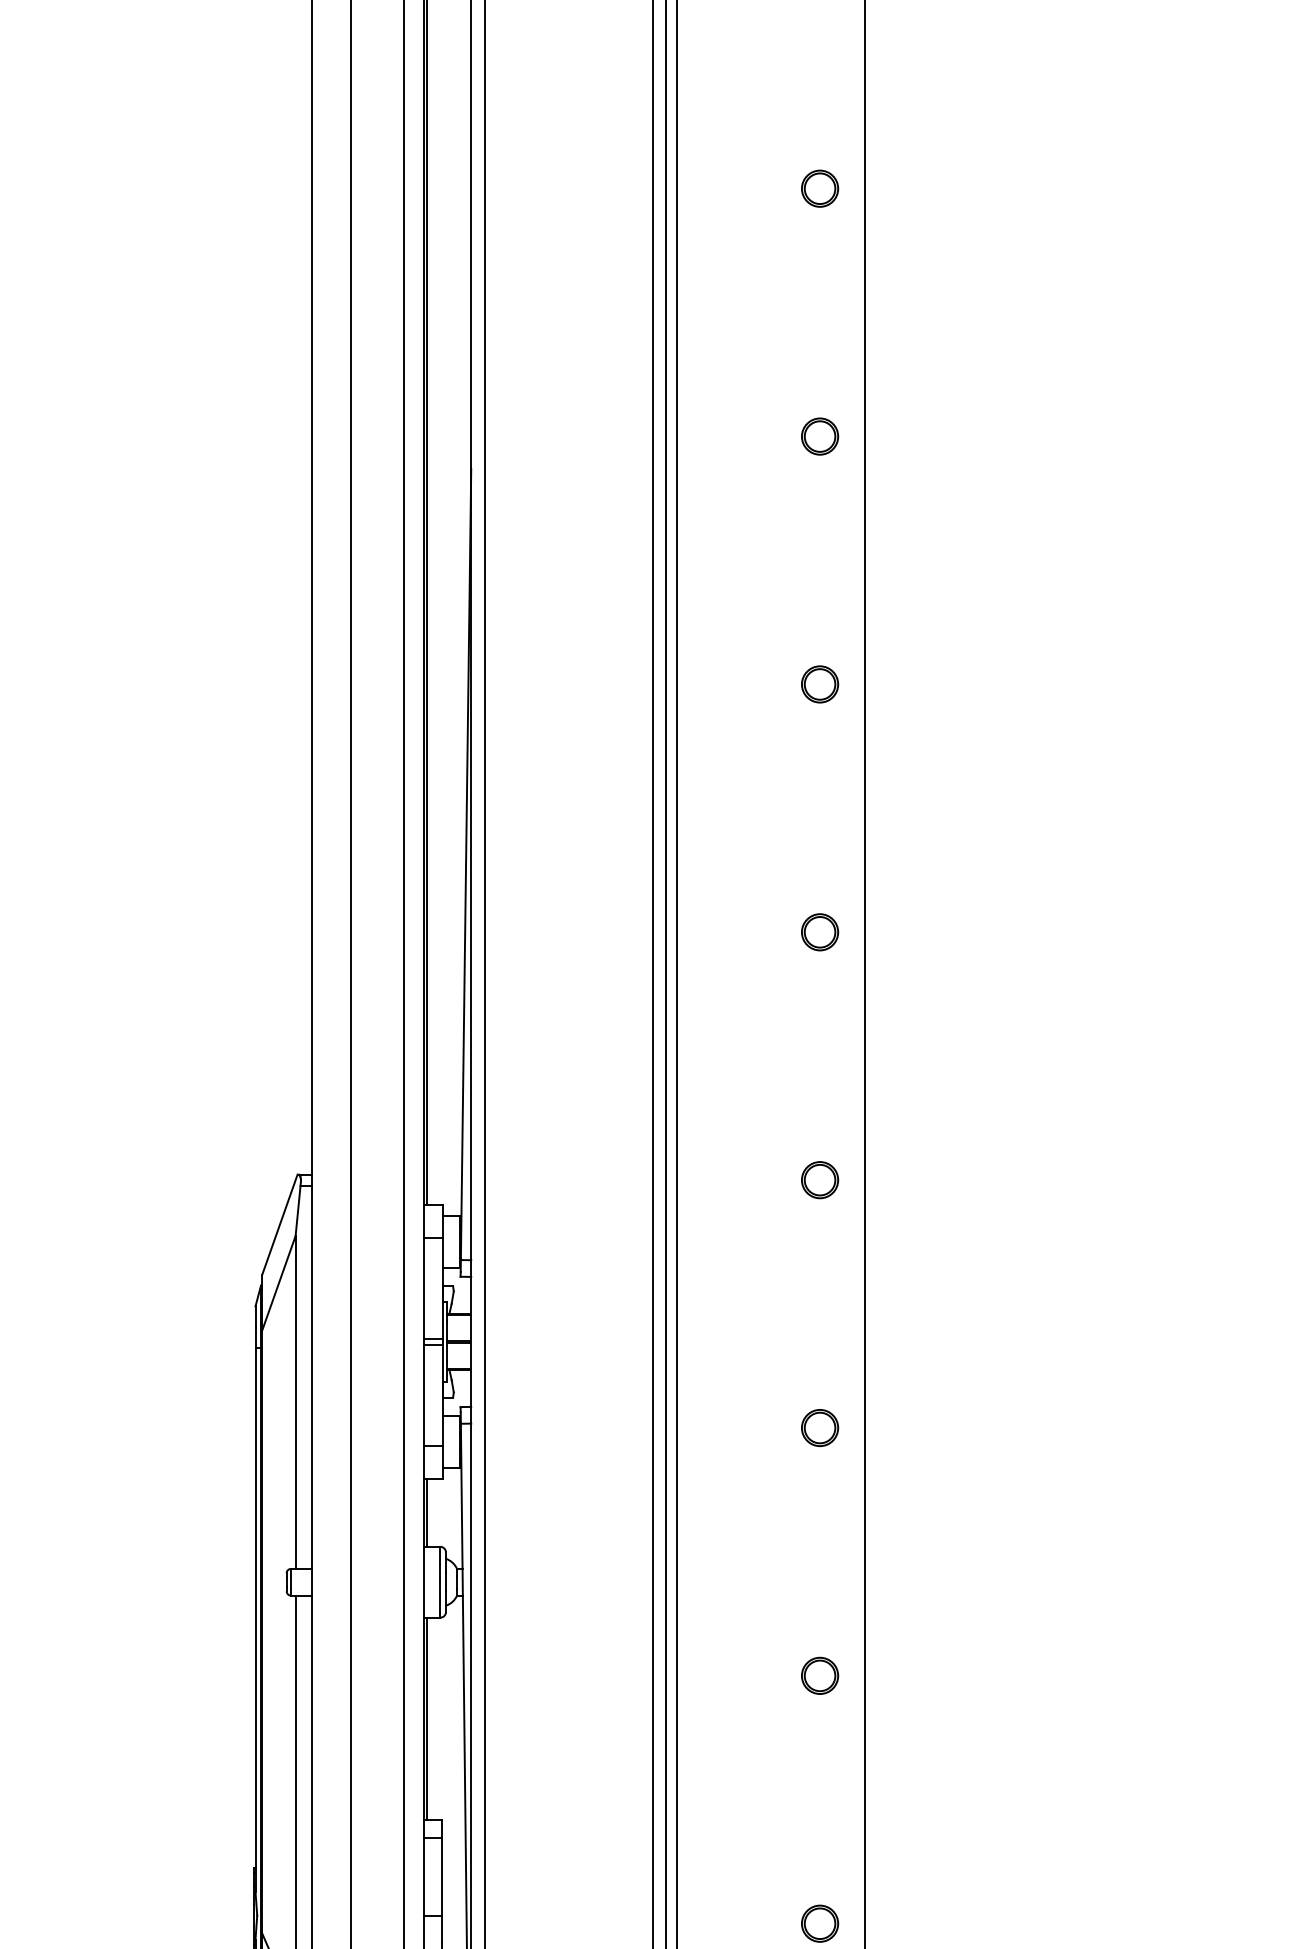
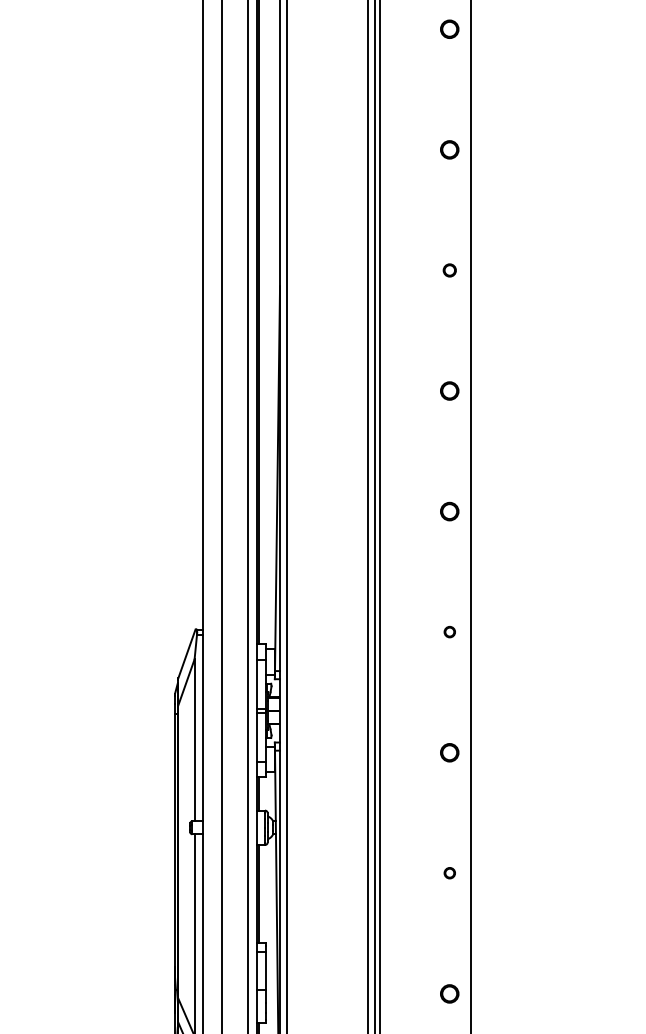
part: (819, 436) -> (449, 270), size x0.7
circle: (819, 1178) -> (449, 631), size x0.6
circle: (819, 1674) -> (449, 872), size x0.6

